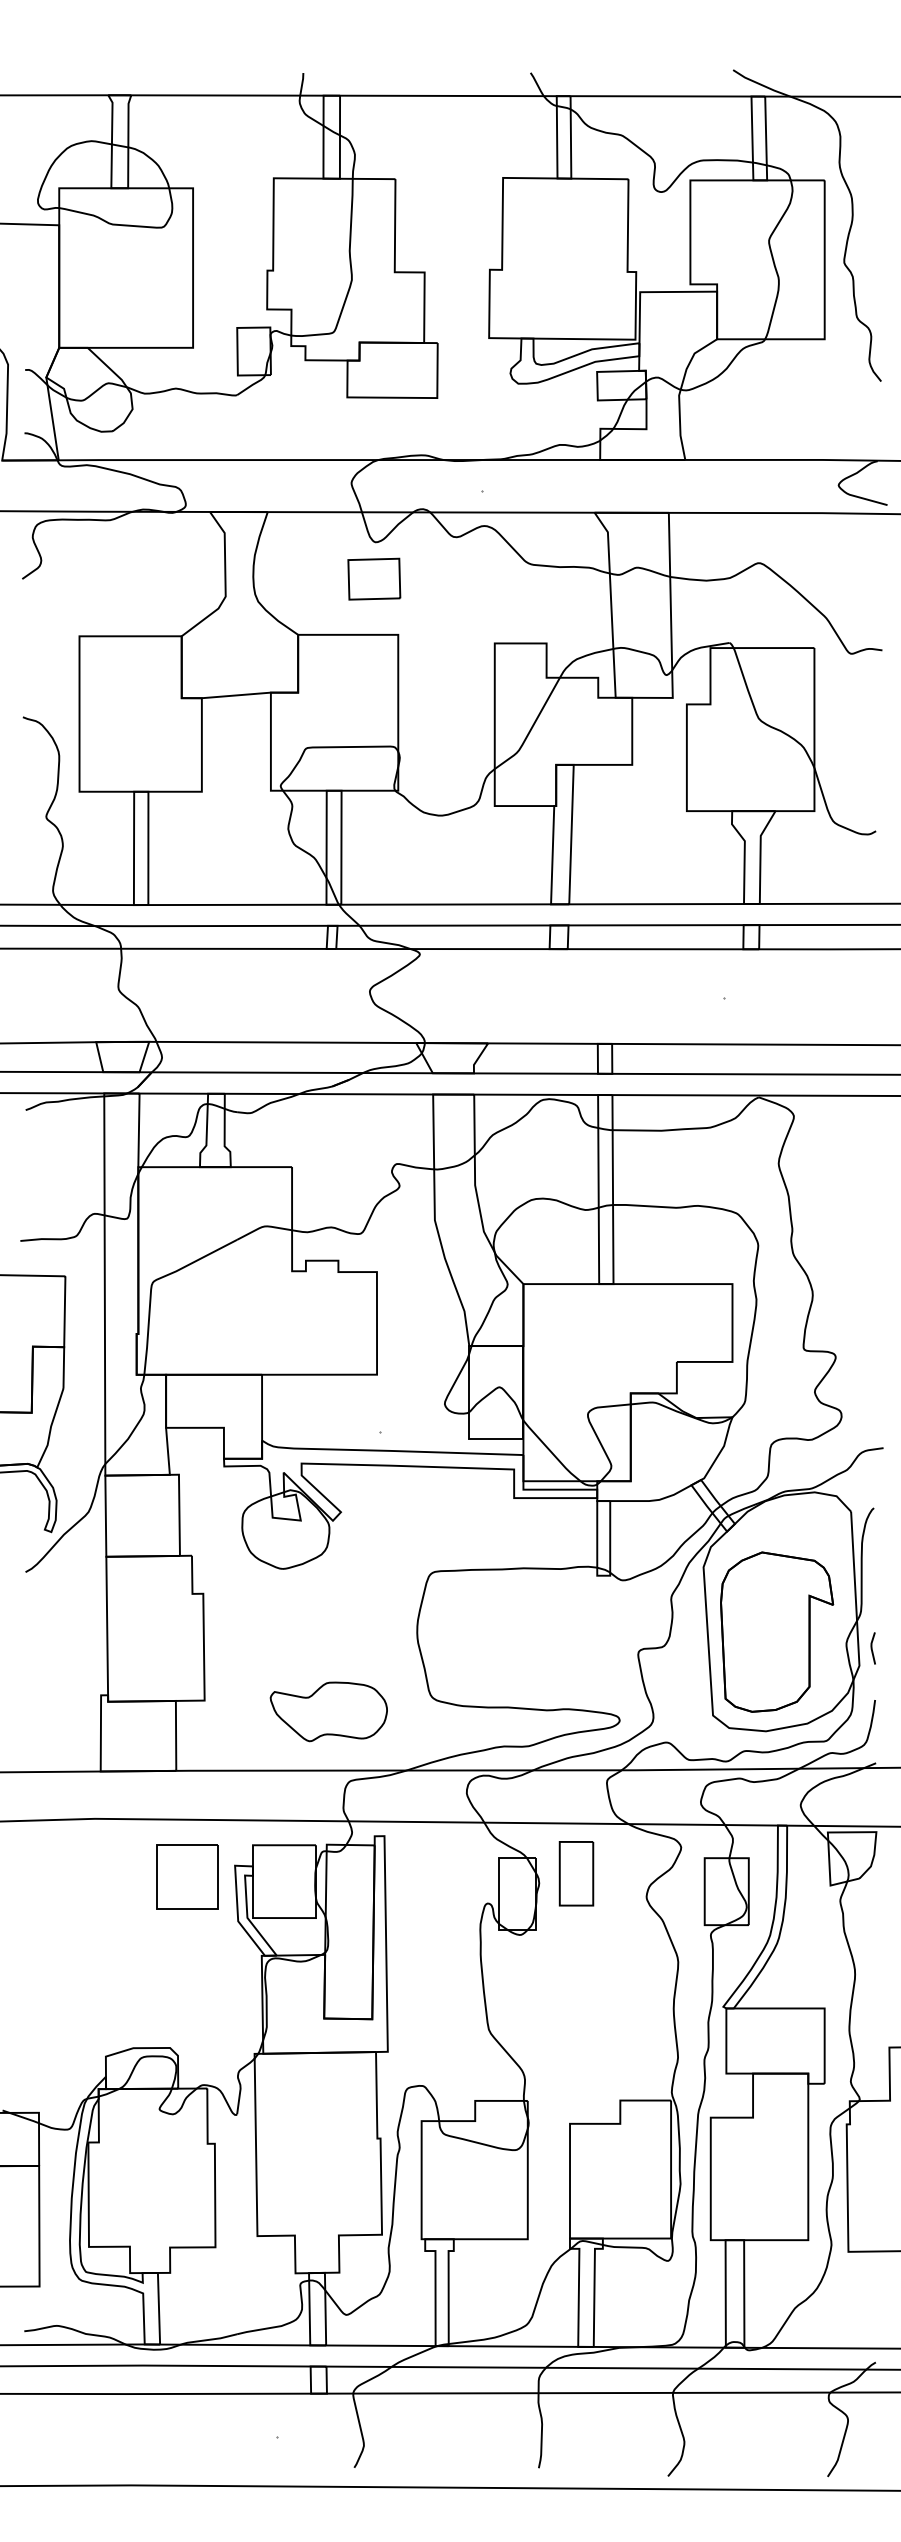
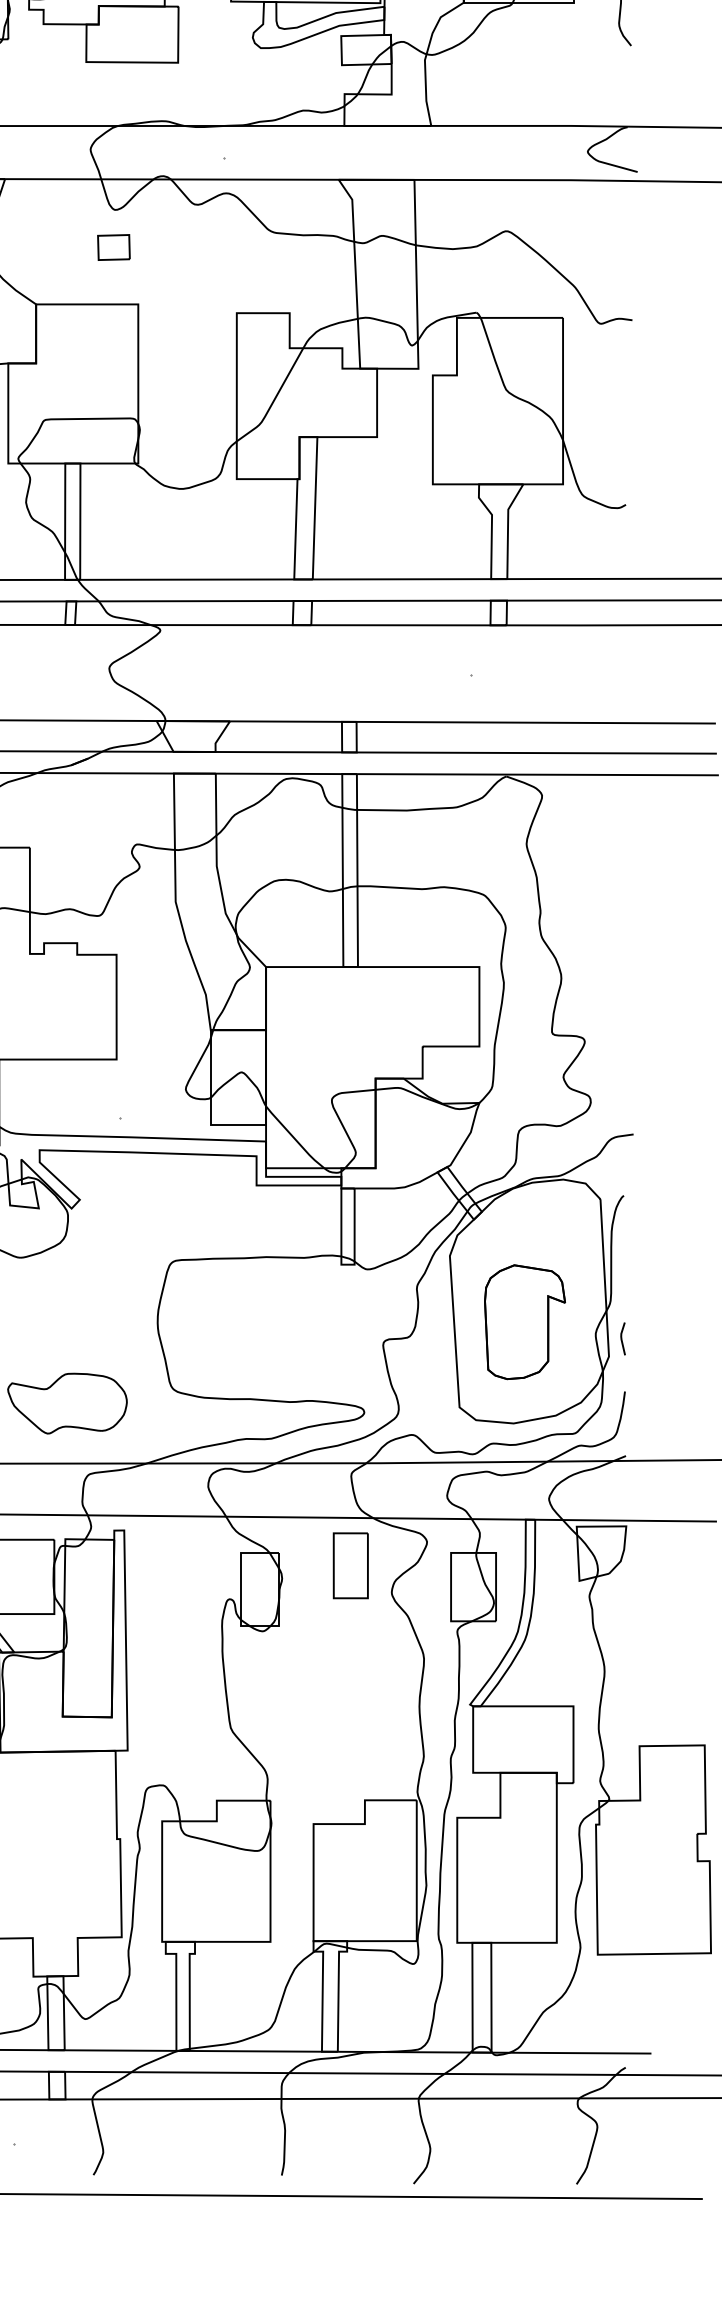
part: (374, 578) -> (114, 246), size x0.6
part: (777, 1631) -> (525, 1321), size x0.7
part: (576, 1873) -> (350, 1565), moved

